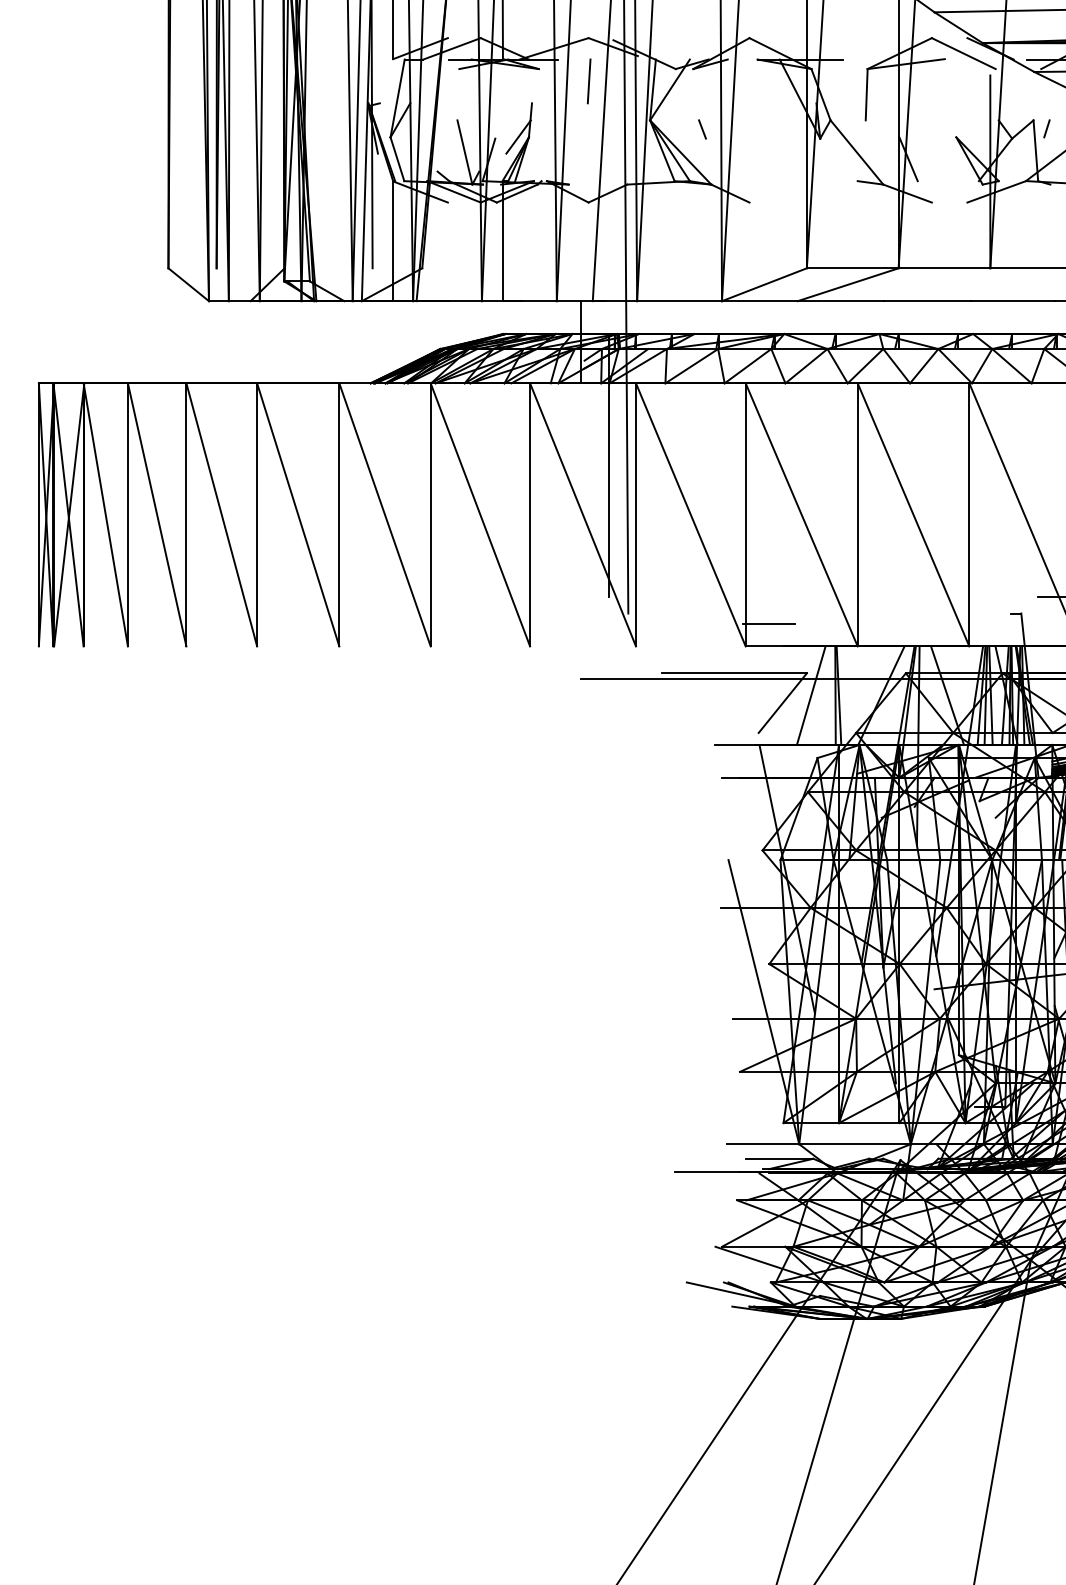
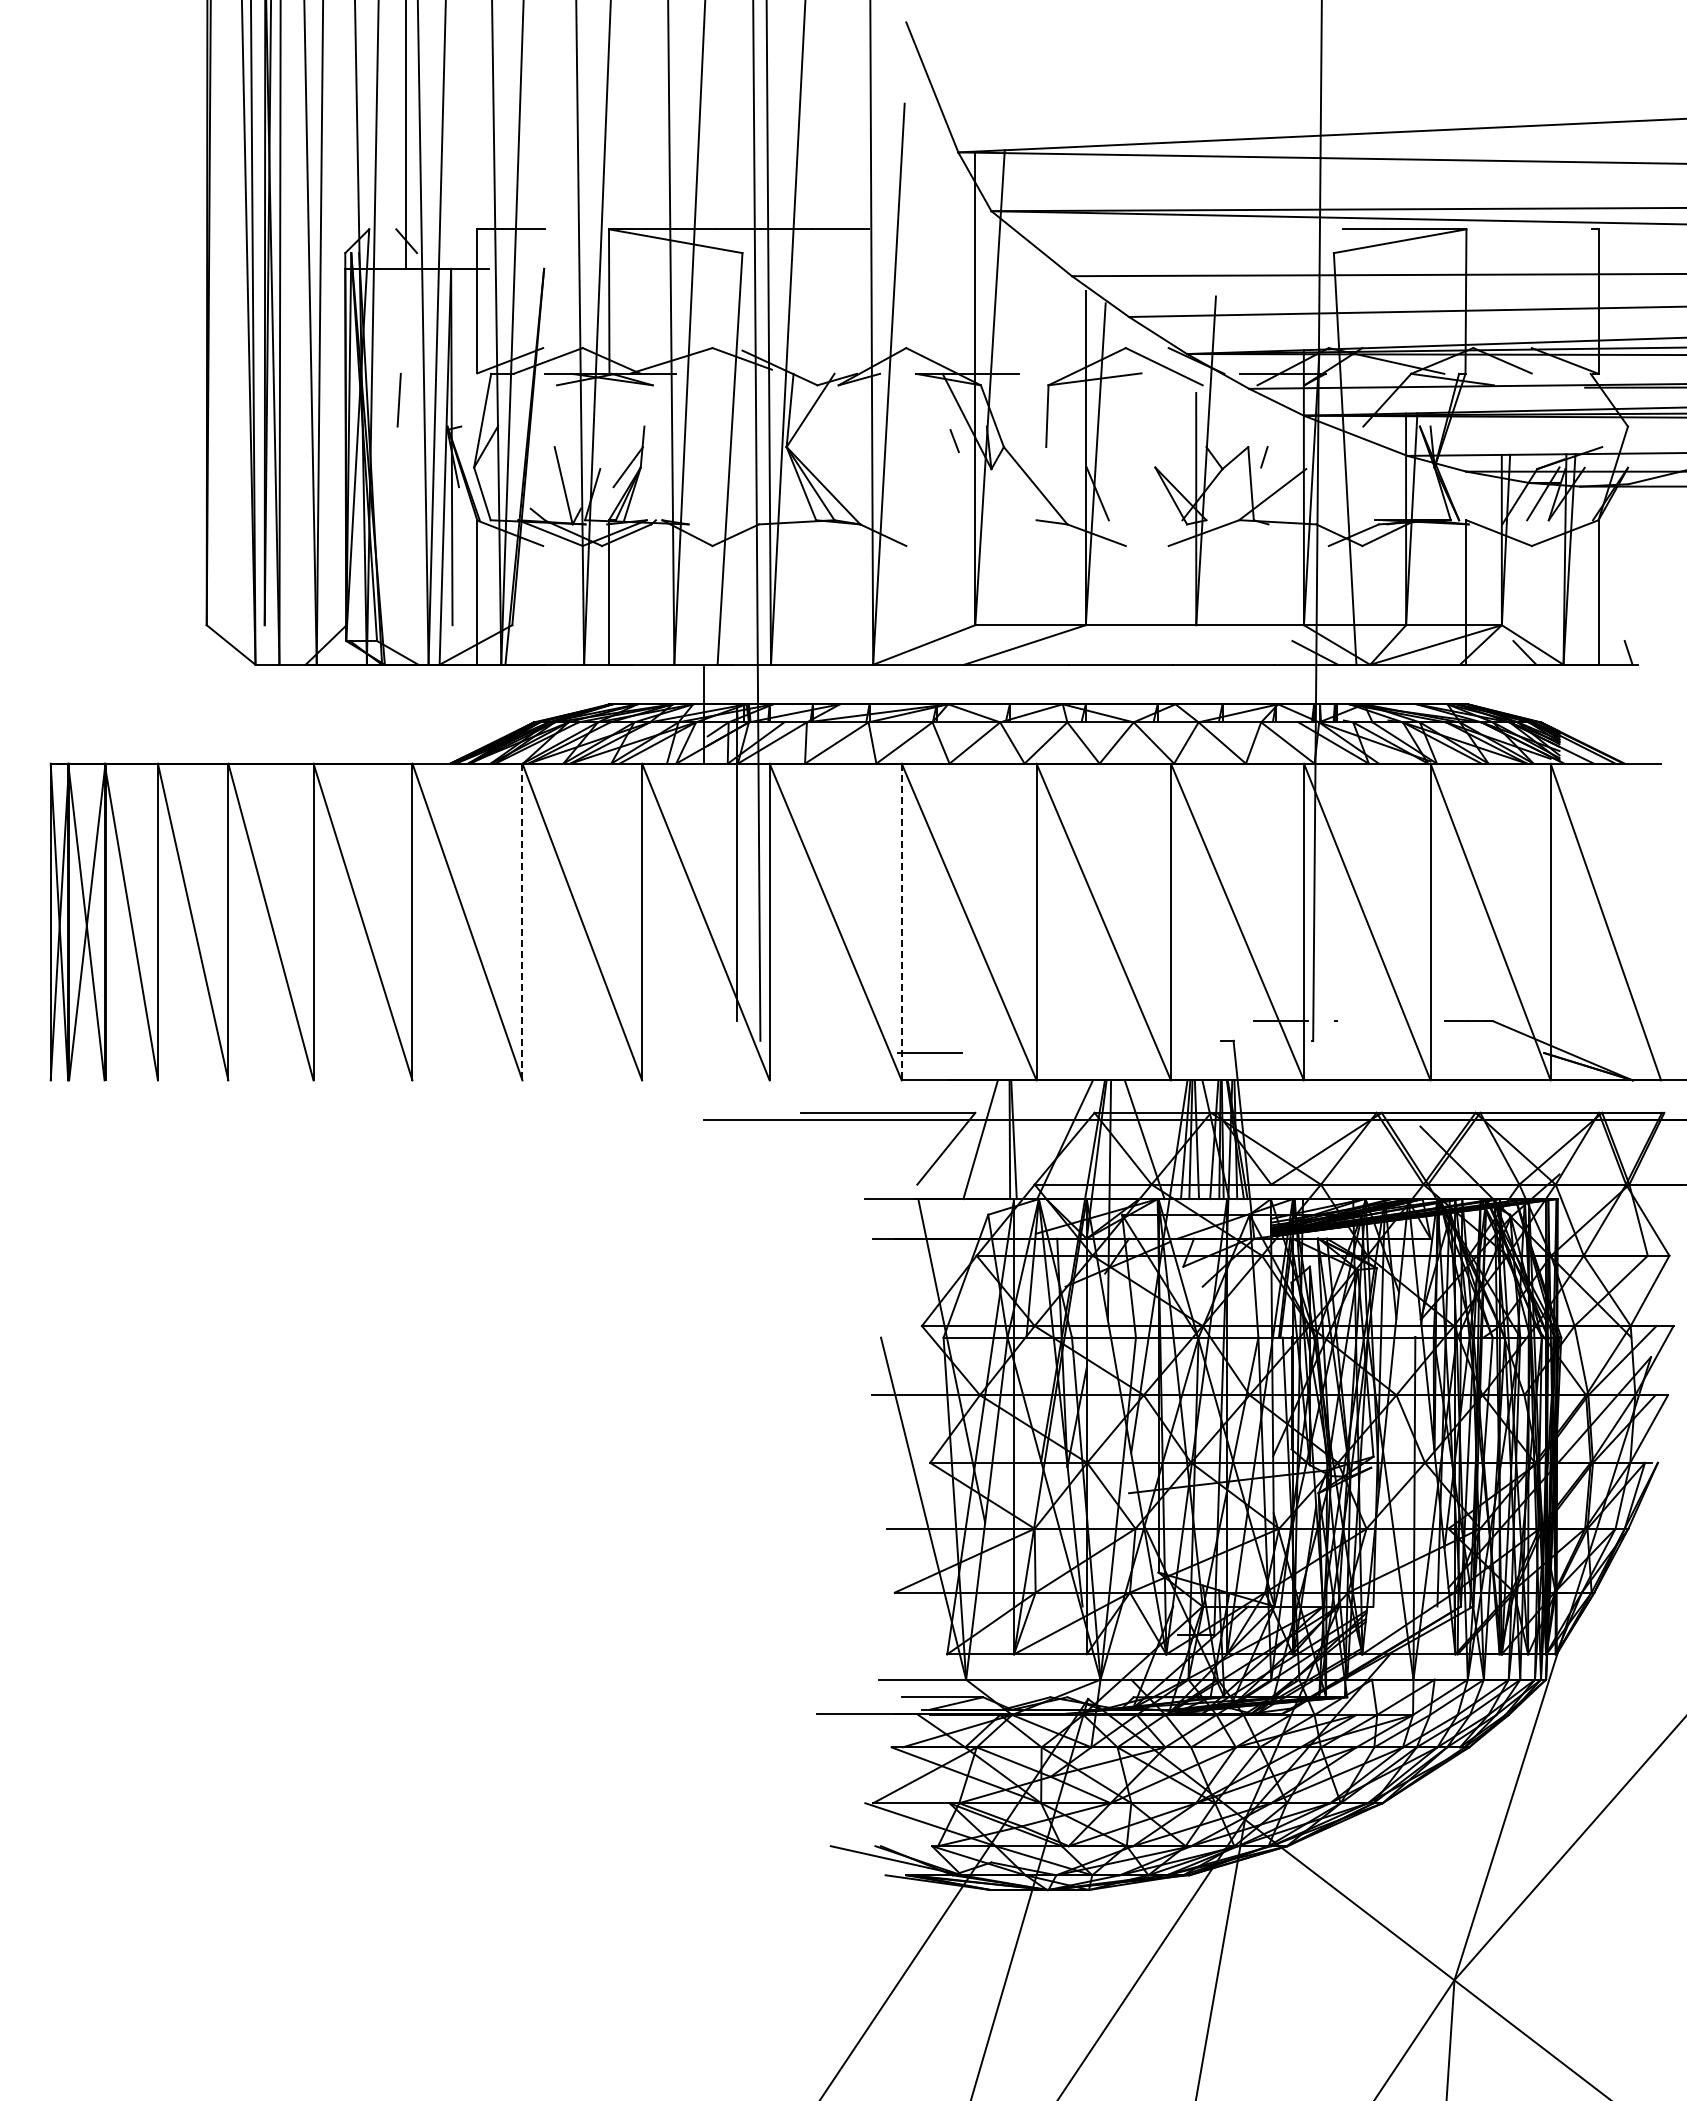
line: (588, 80) -> (398, 399), moved
line: (702, 129) -> (954, 441), moved
line: (430, 515) -> (522, 922), solid -> dashed
line: (745, 515) -> (901, 922), solid -> dashed

